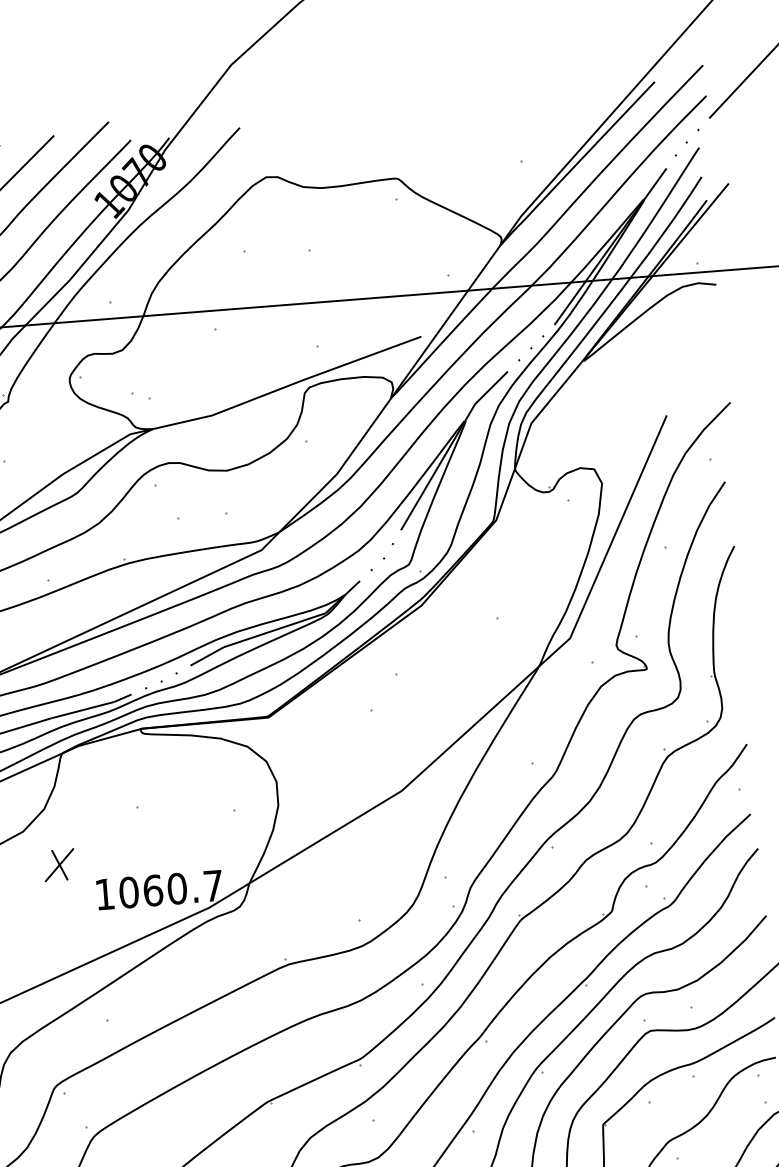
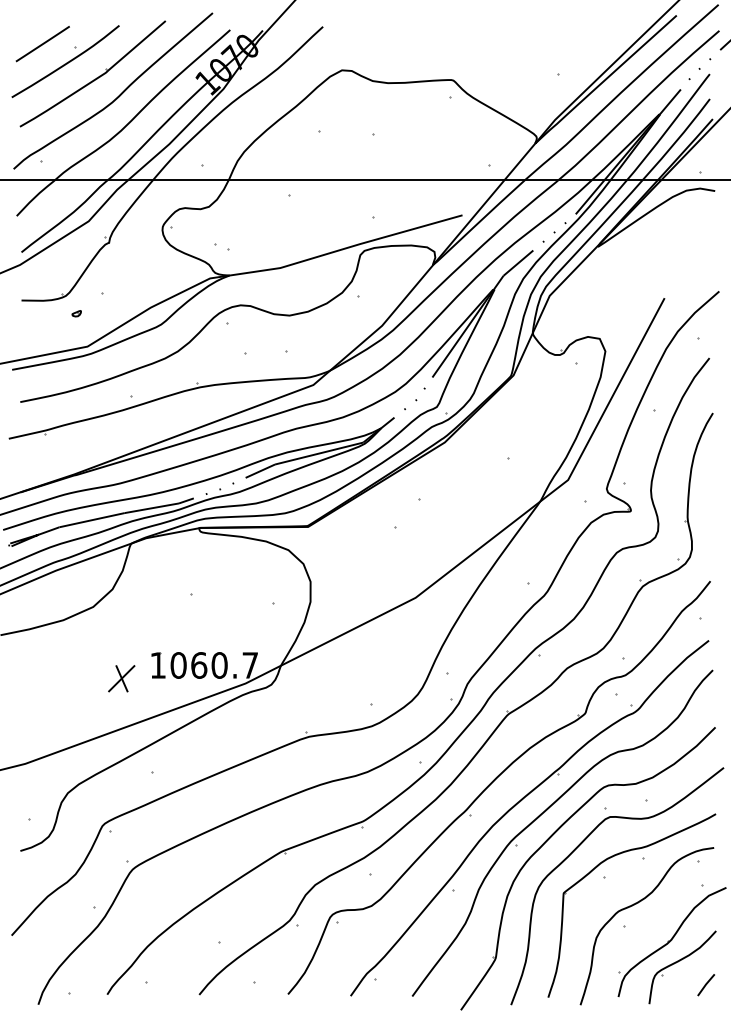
part: (59, 864) -> (121, 678), moved

